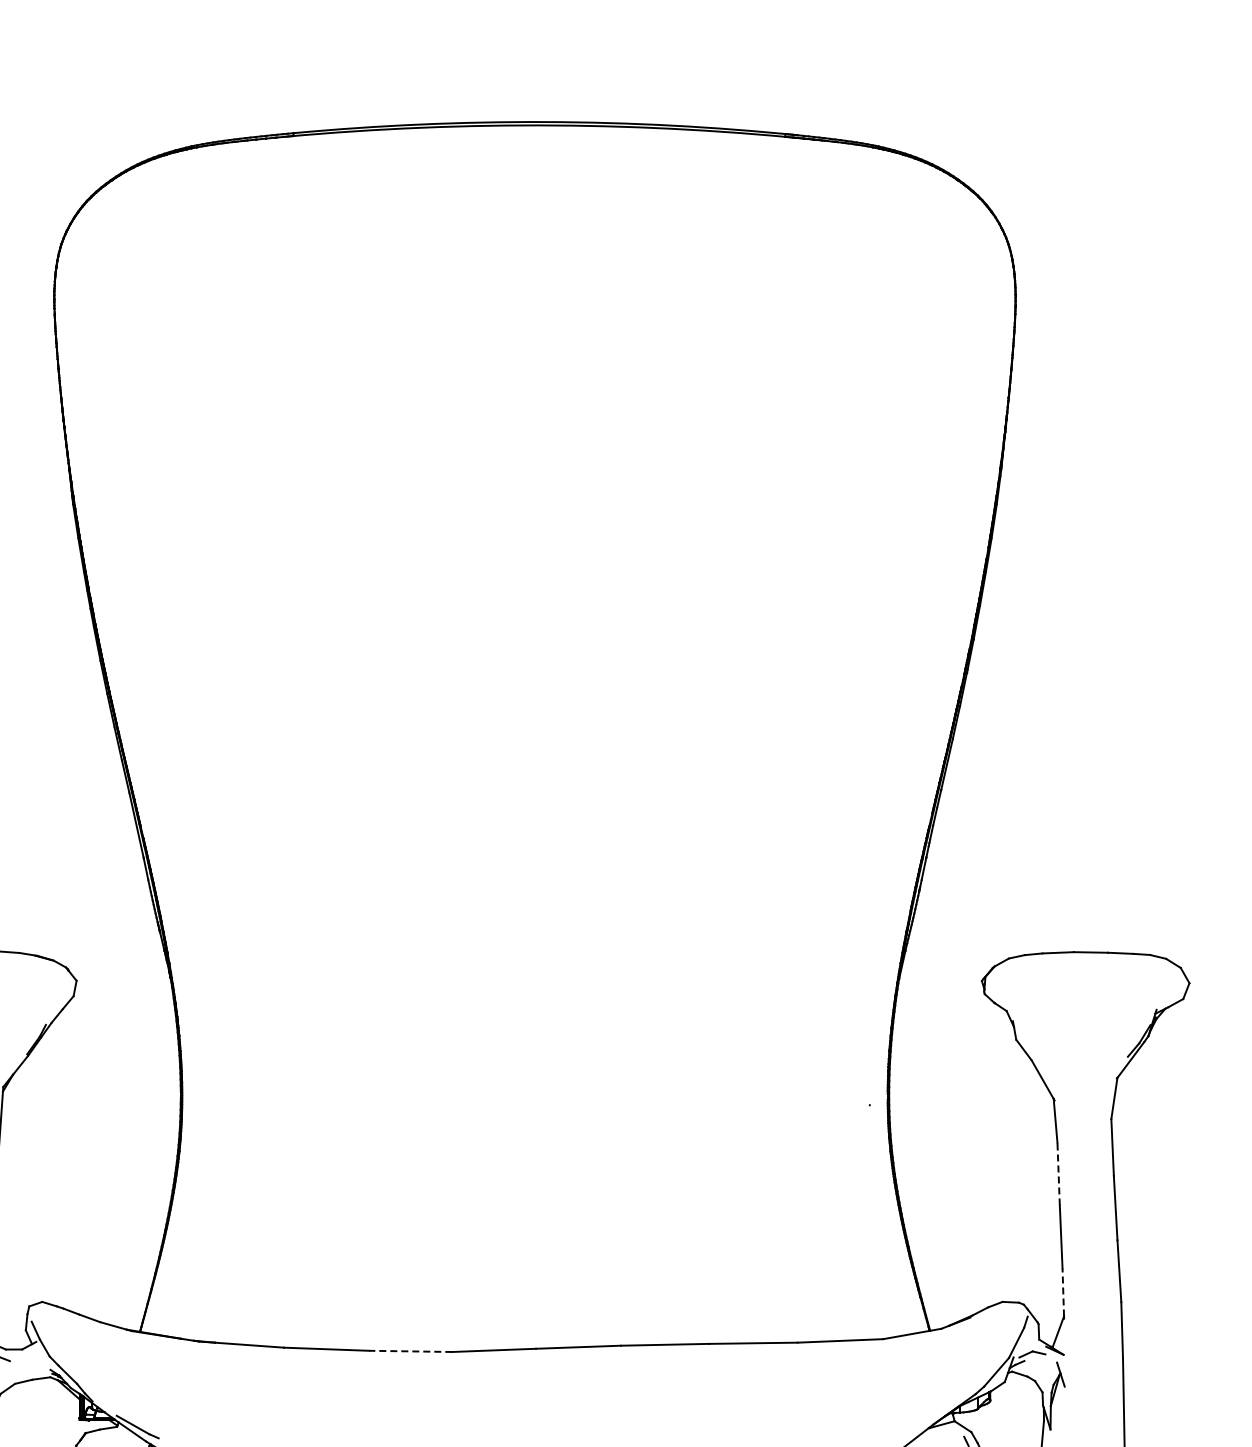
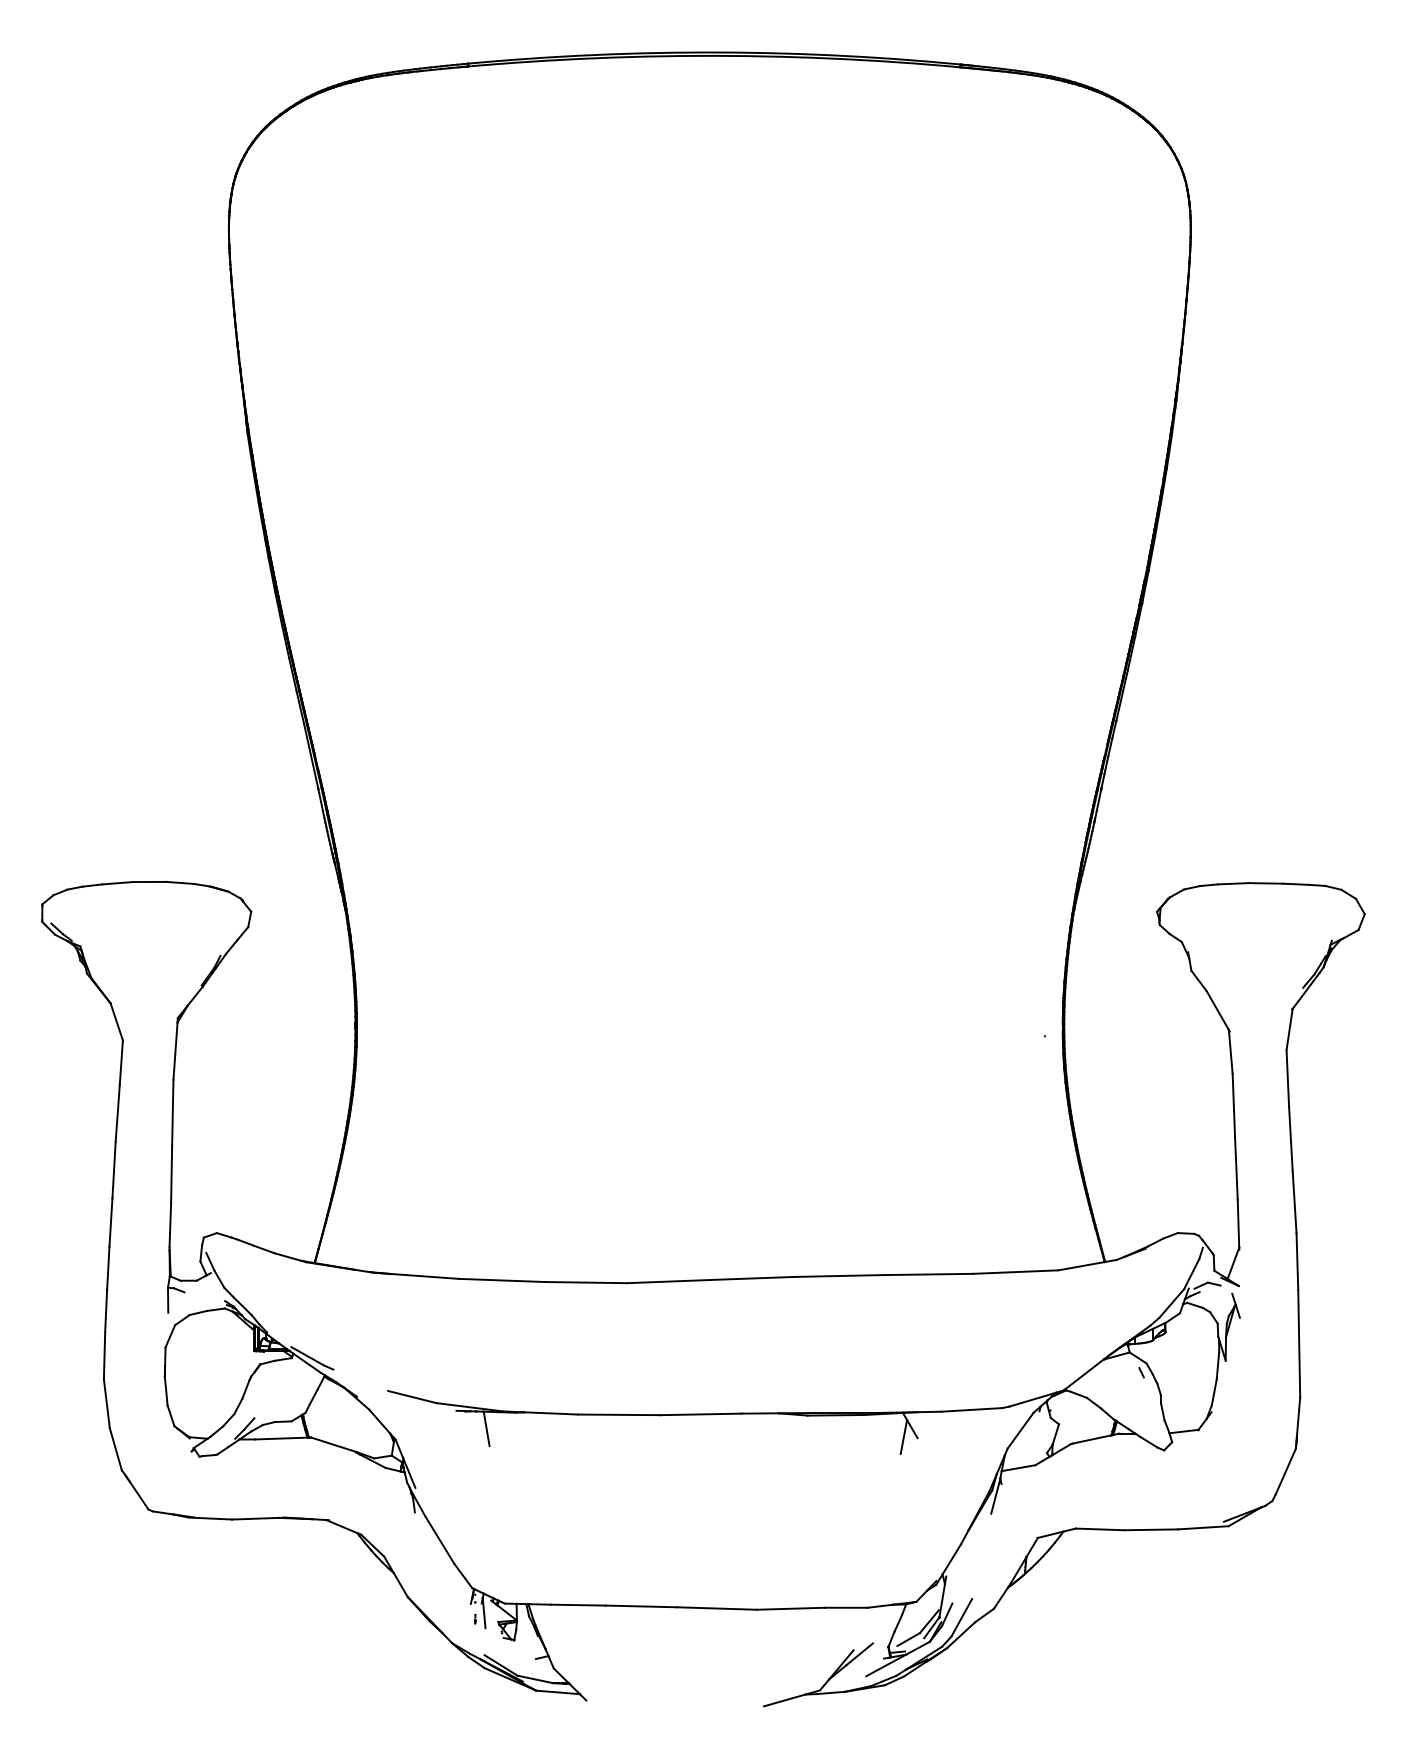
line: (1058, 1173) -> (1233, 1104), dashed -> solid
line: (1063, 1292) -> (1238, 1223), dashed -> solid
line: (410, 1351) -> (585, 1282), dashed -> solid

